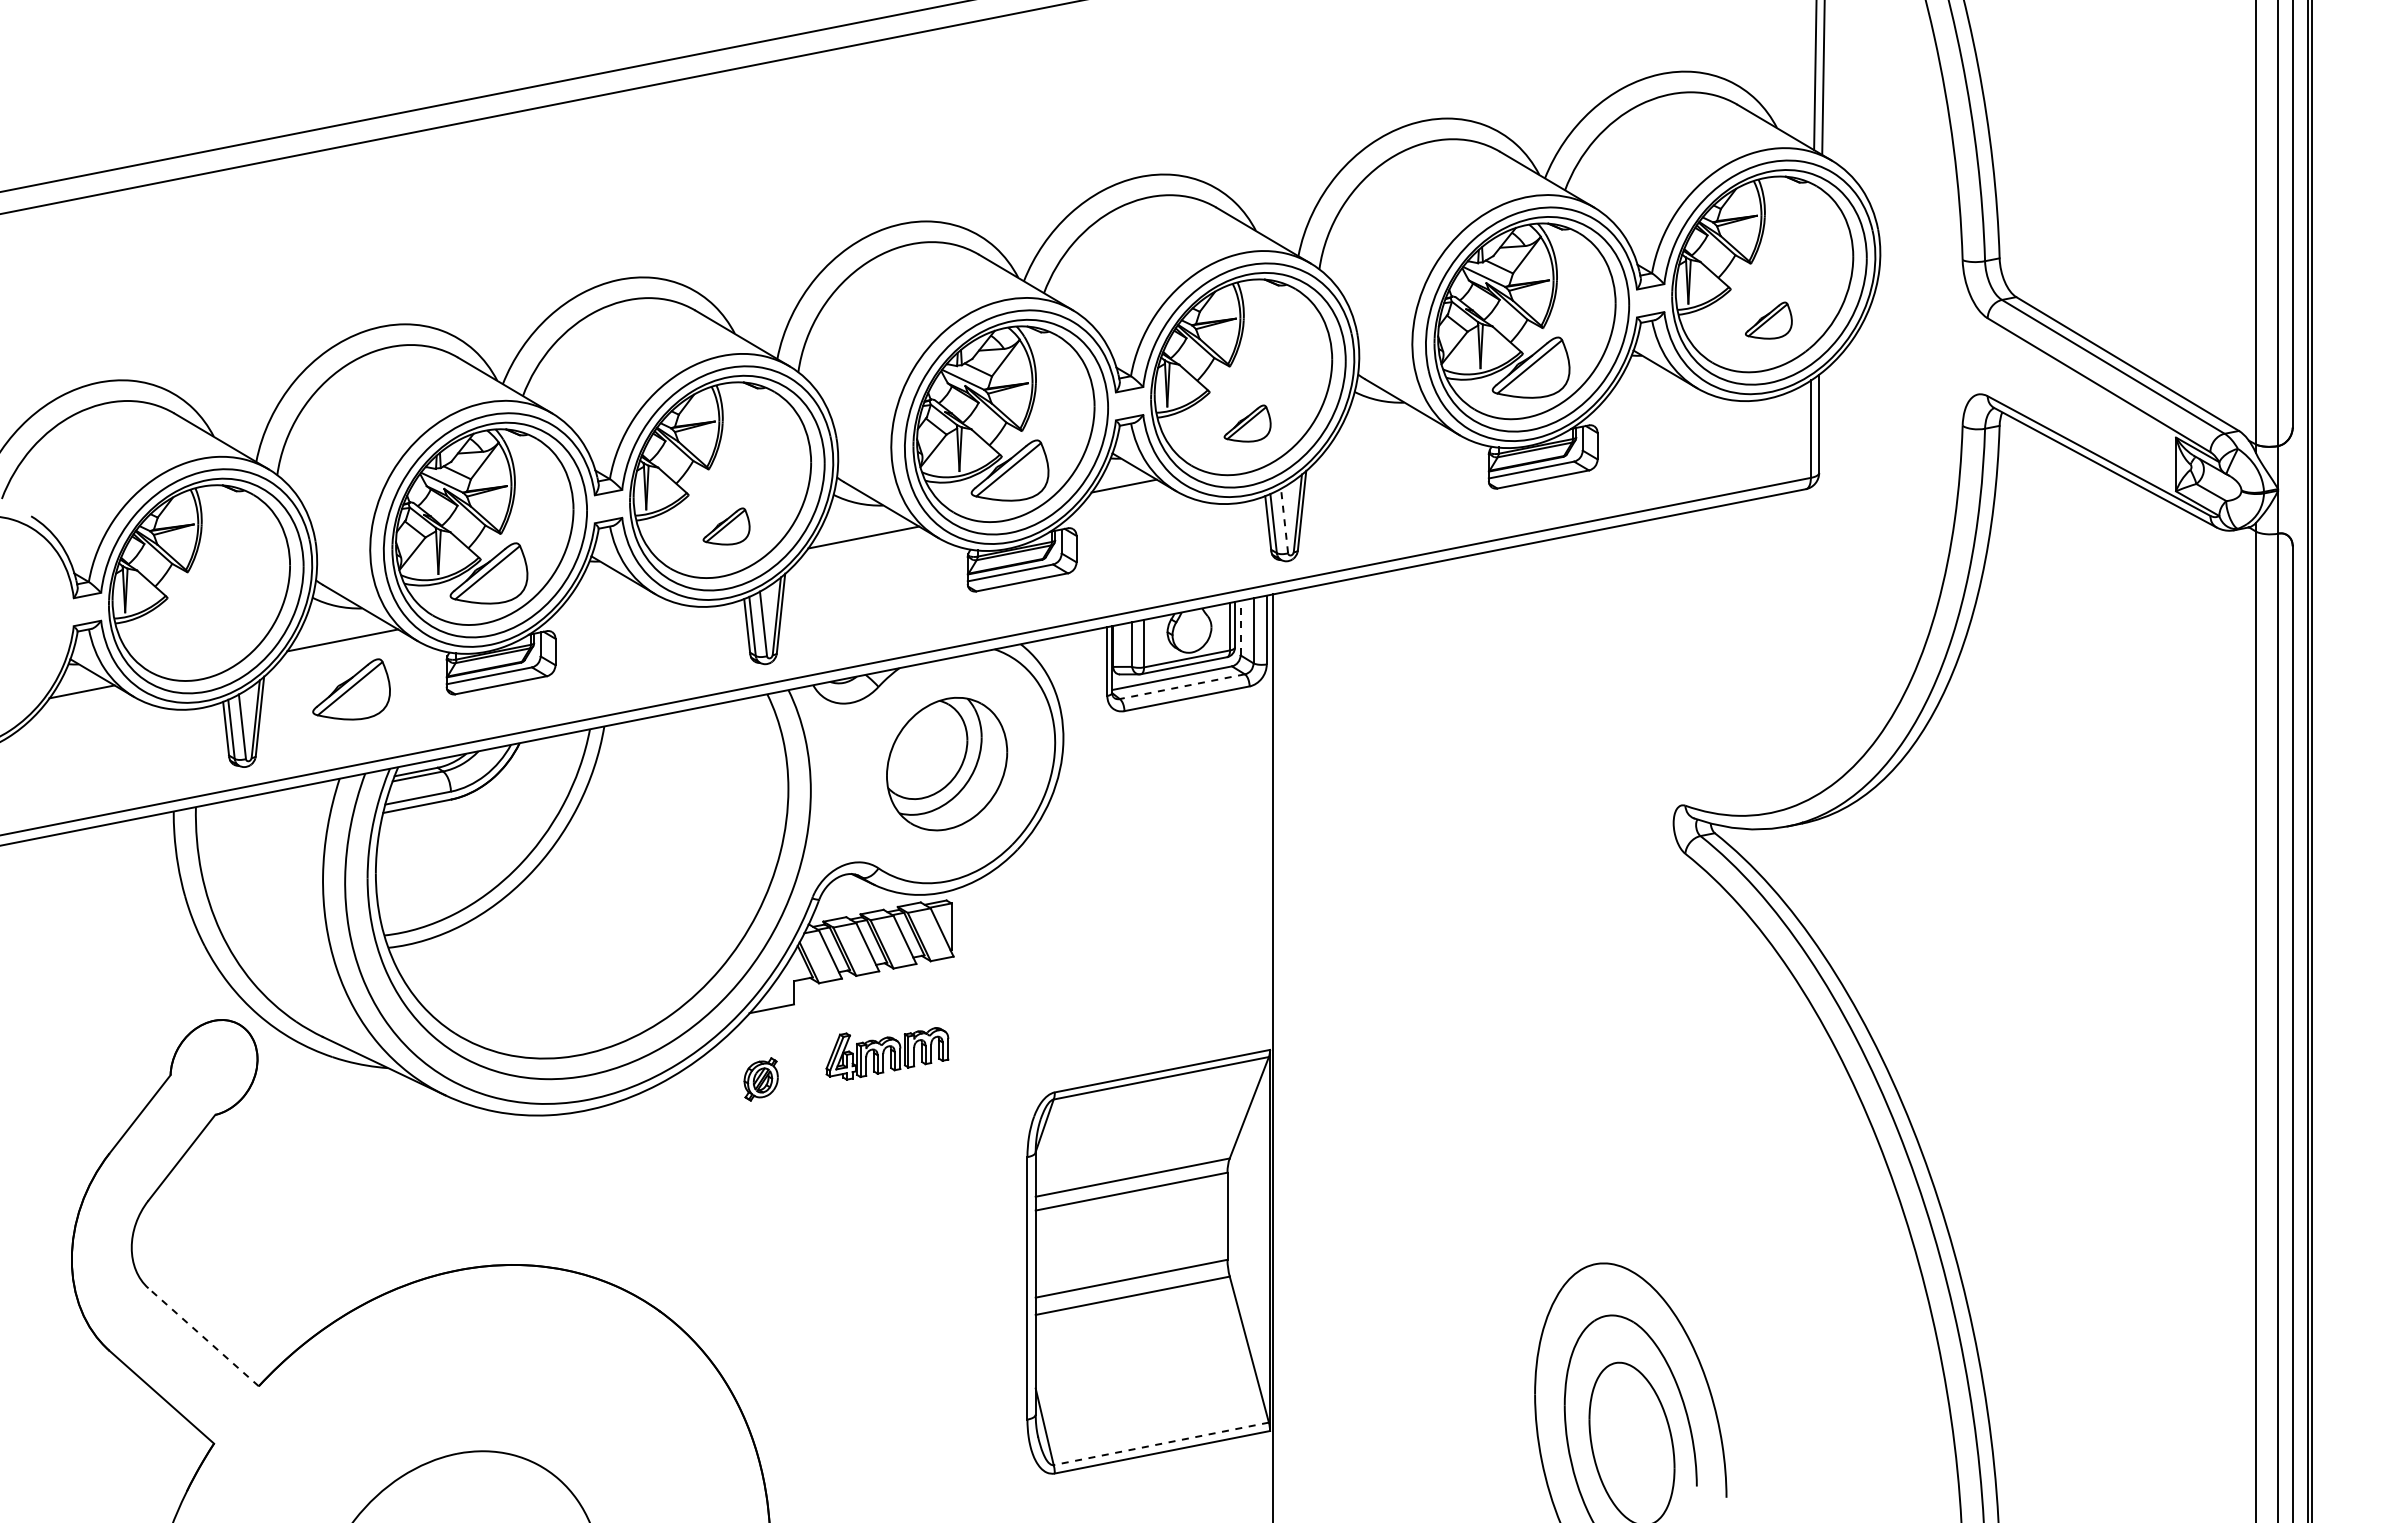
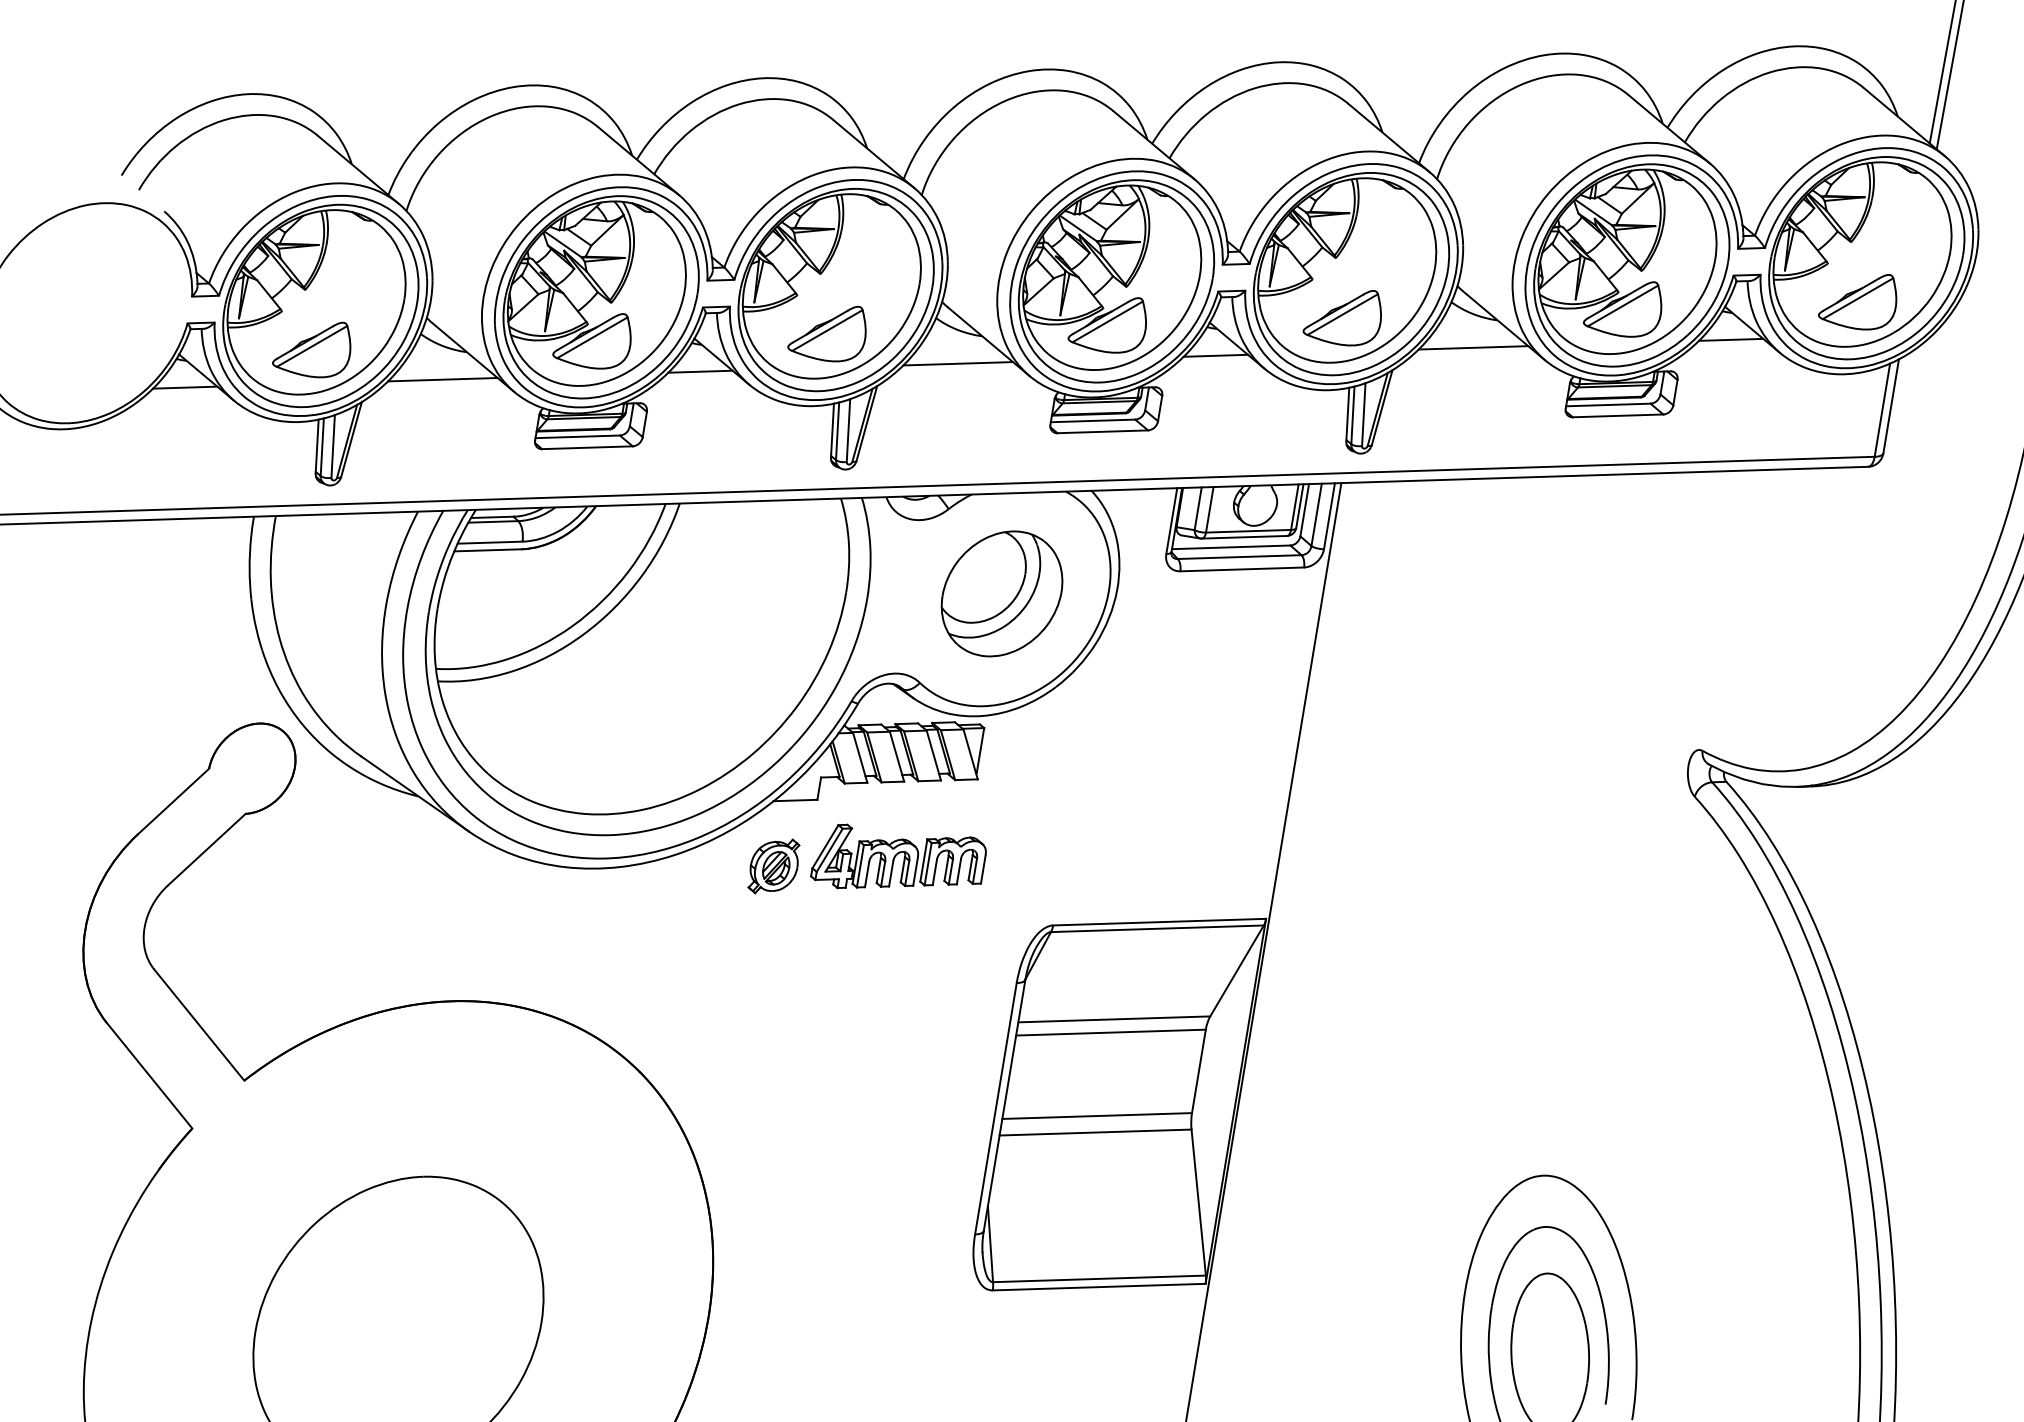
part: (1768, 320) -> (1859, 299), size x1.67
line: (1644, 382) -> (1730, 339), added
part: (1247, 423) -> (1343, 315), size x1.67
line: (1384, 434) -> (1473, 347), added
line: (1284, 520) -> (1363, 414), dashed -> solid
part: (726, 526) -> (828, 331), size x1.67
line: (602, 588) -> (699, 371), added
line: (1240, 627) -> (1304, 509), dashed -> solid
line: (1182, 686) -> (1239, 556), dashed -> solid
part: (351, 689) -> (313, 347), moved
part: (887, 1053) -> (899, 861), size x1.43
part: (760, 1079) -> (773, 866), size x1.43
line: (203, 1337) -> (199, 1025), dashed -> solid
line: (1161, 1443) -> (1099, 1278), dashed -> solid

